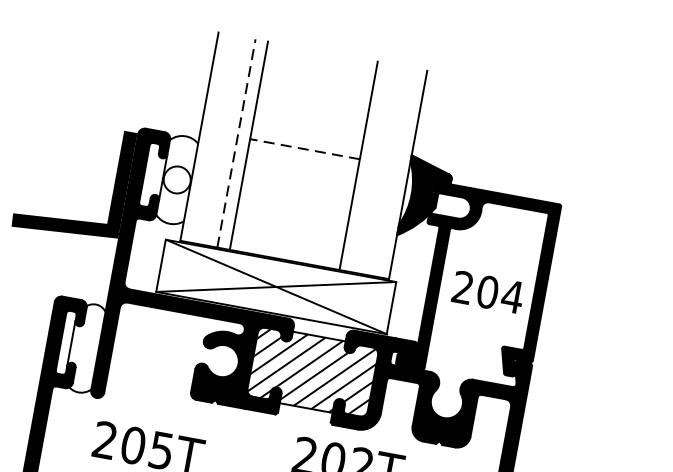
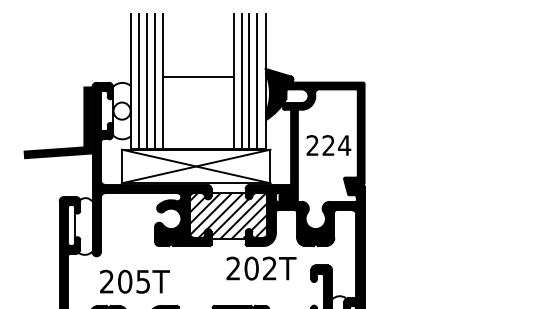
line: (212, 138) -> (139, 81), added
line: (223, 140) -> (146, 81), added
line: (235, 143) -> (154, 81), dashed -> solid
line: (303, 149) -> (197, 77), dashed -> solid
line: (370, 168) -> (241, 81), added
line: (383, 170) -> (249, 81), added
line: (395, 172) -> (257, 81), added
text: (487, 292) -> (328, 145), 204 -> 224

